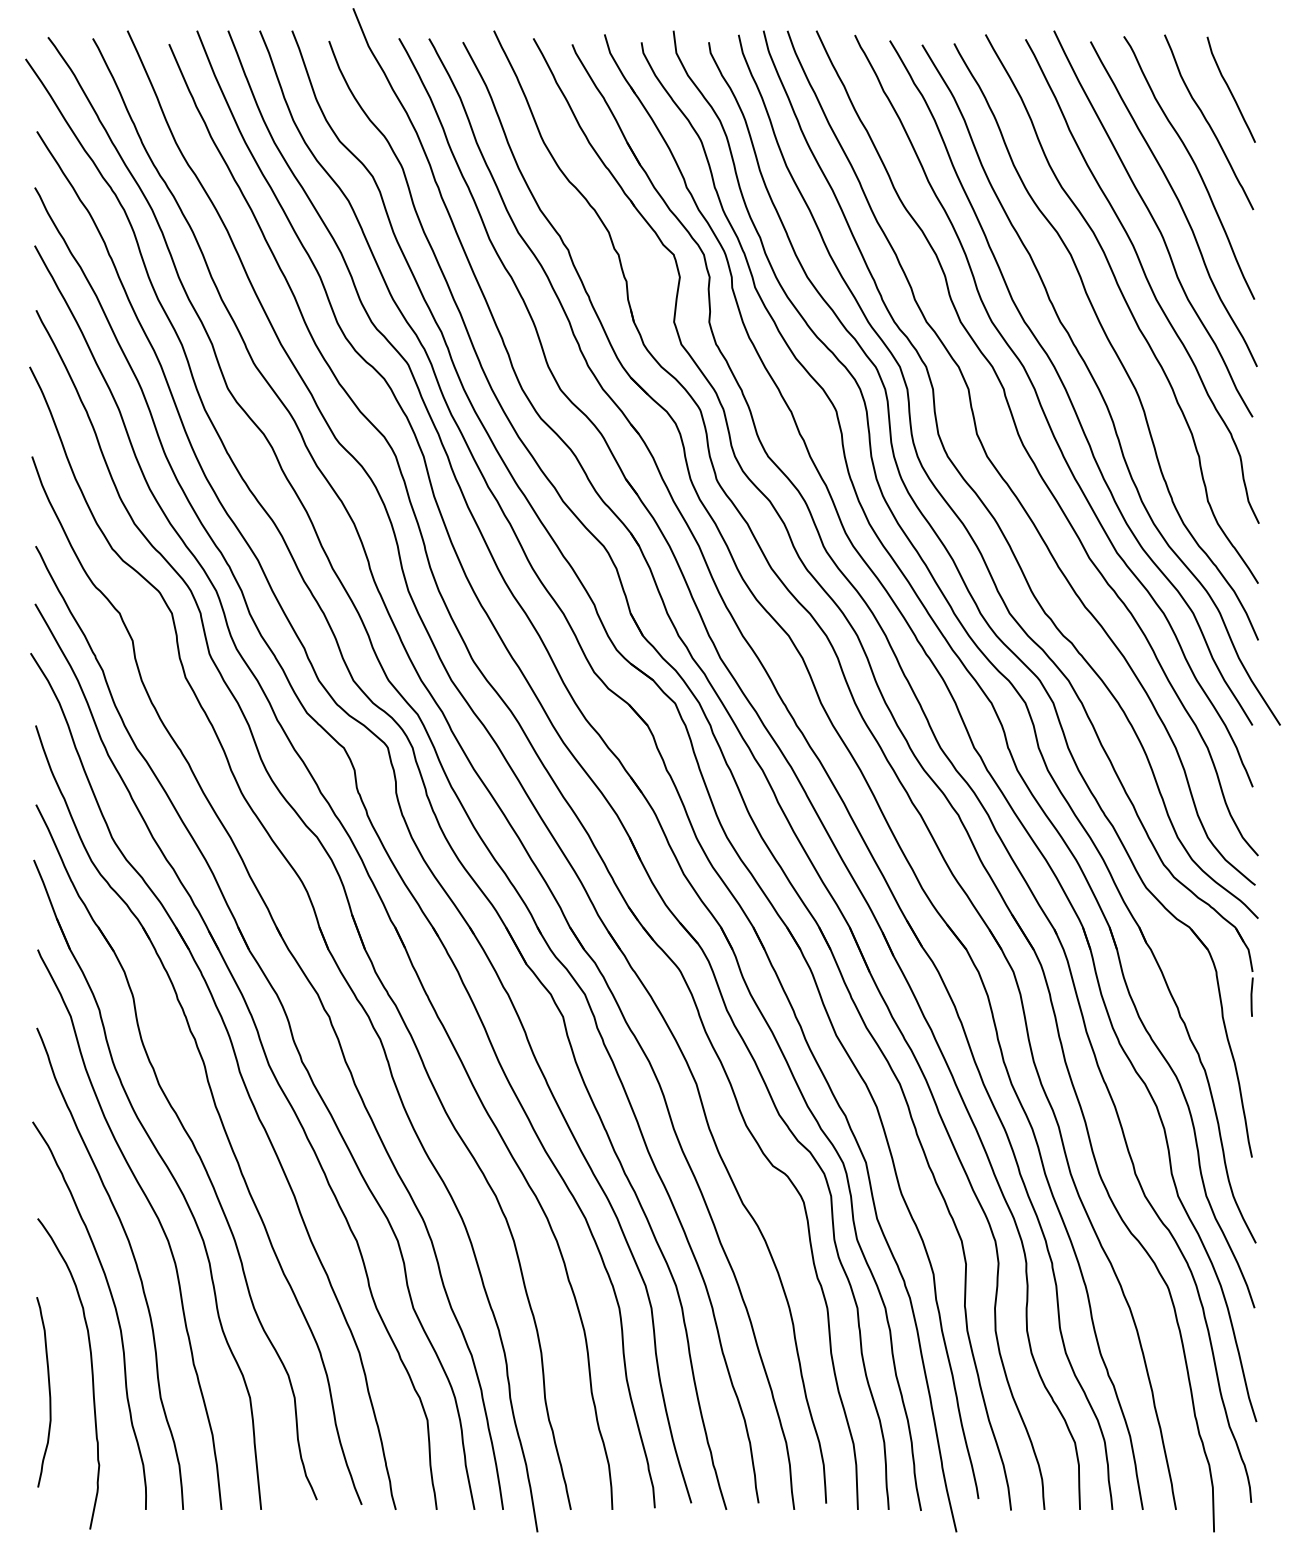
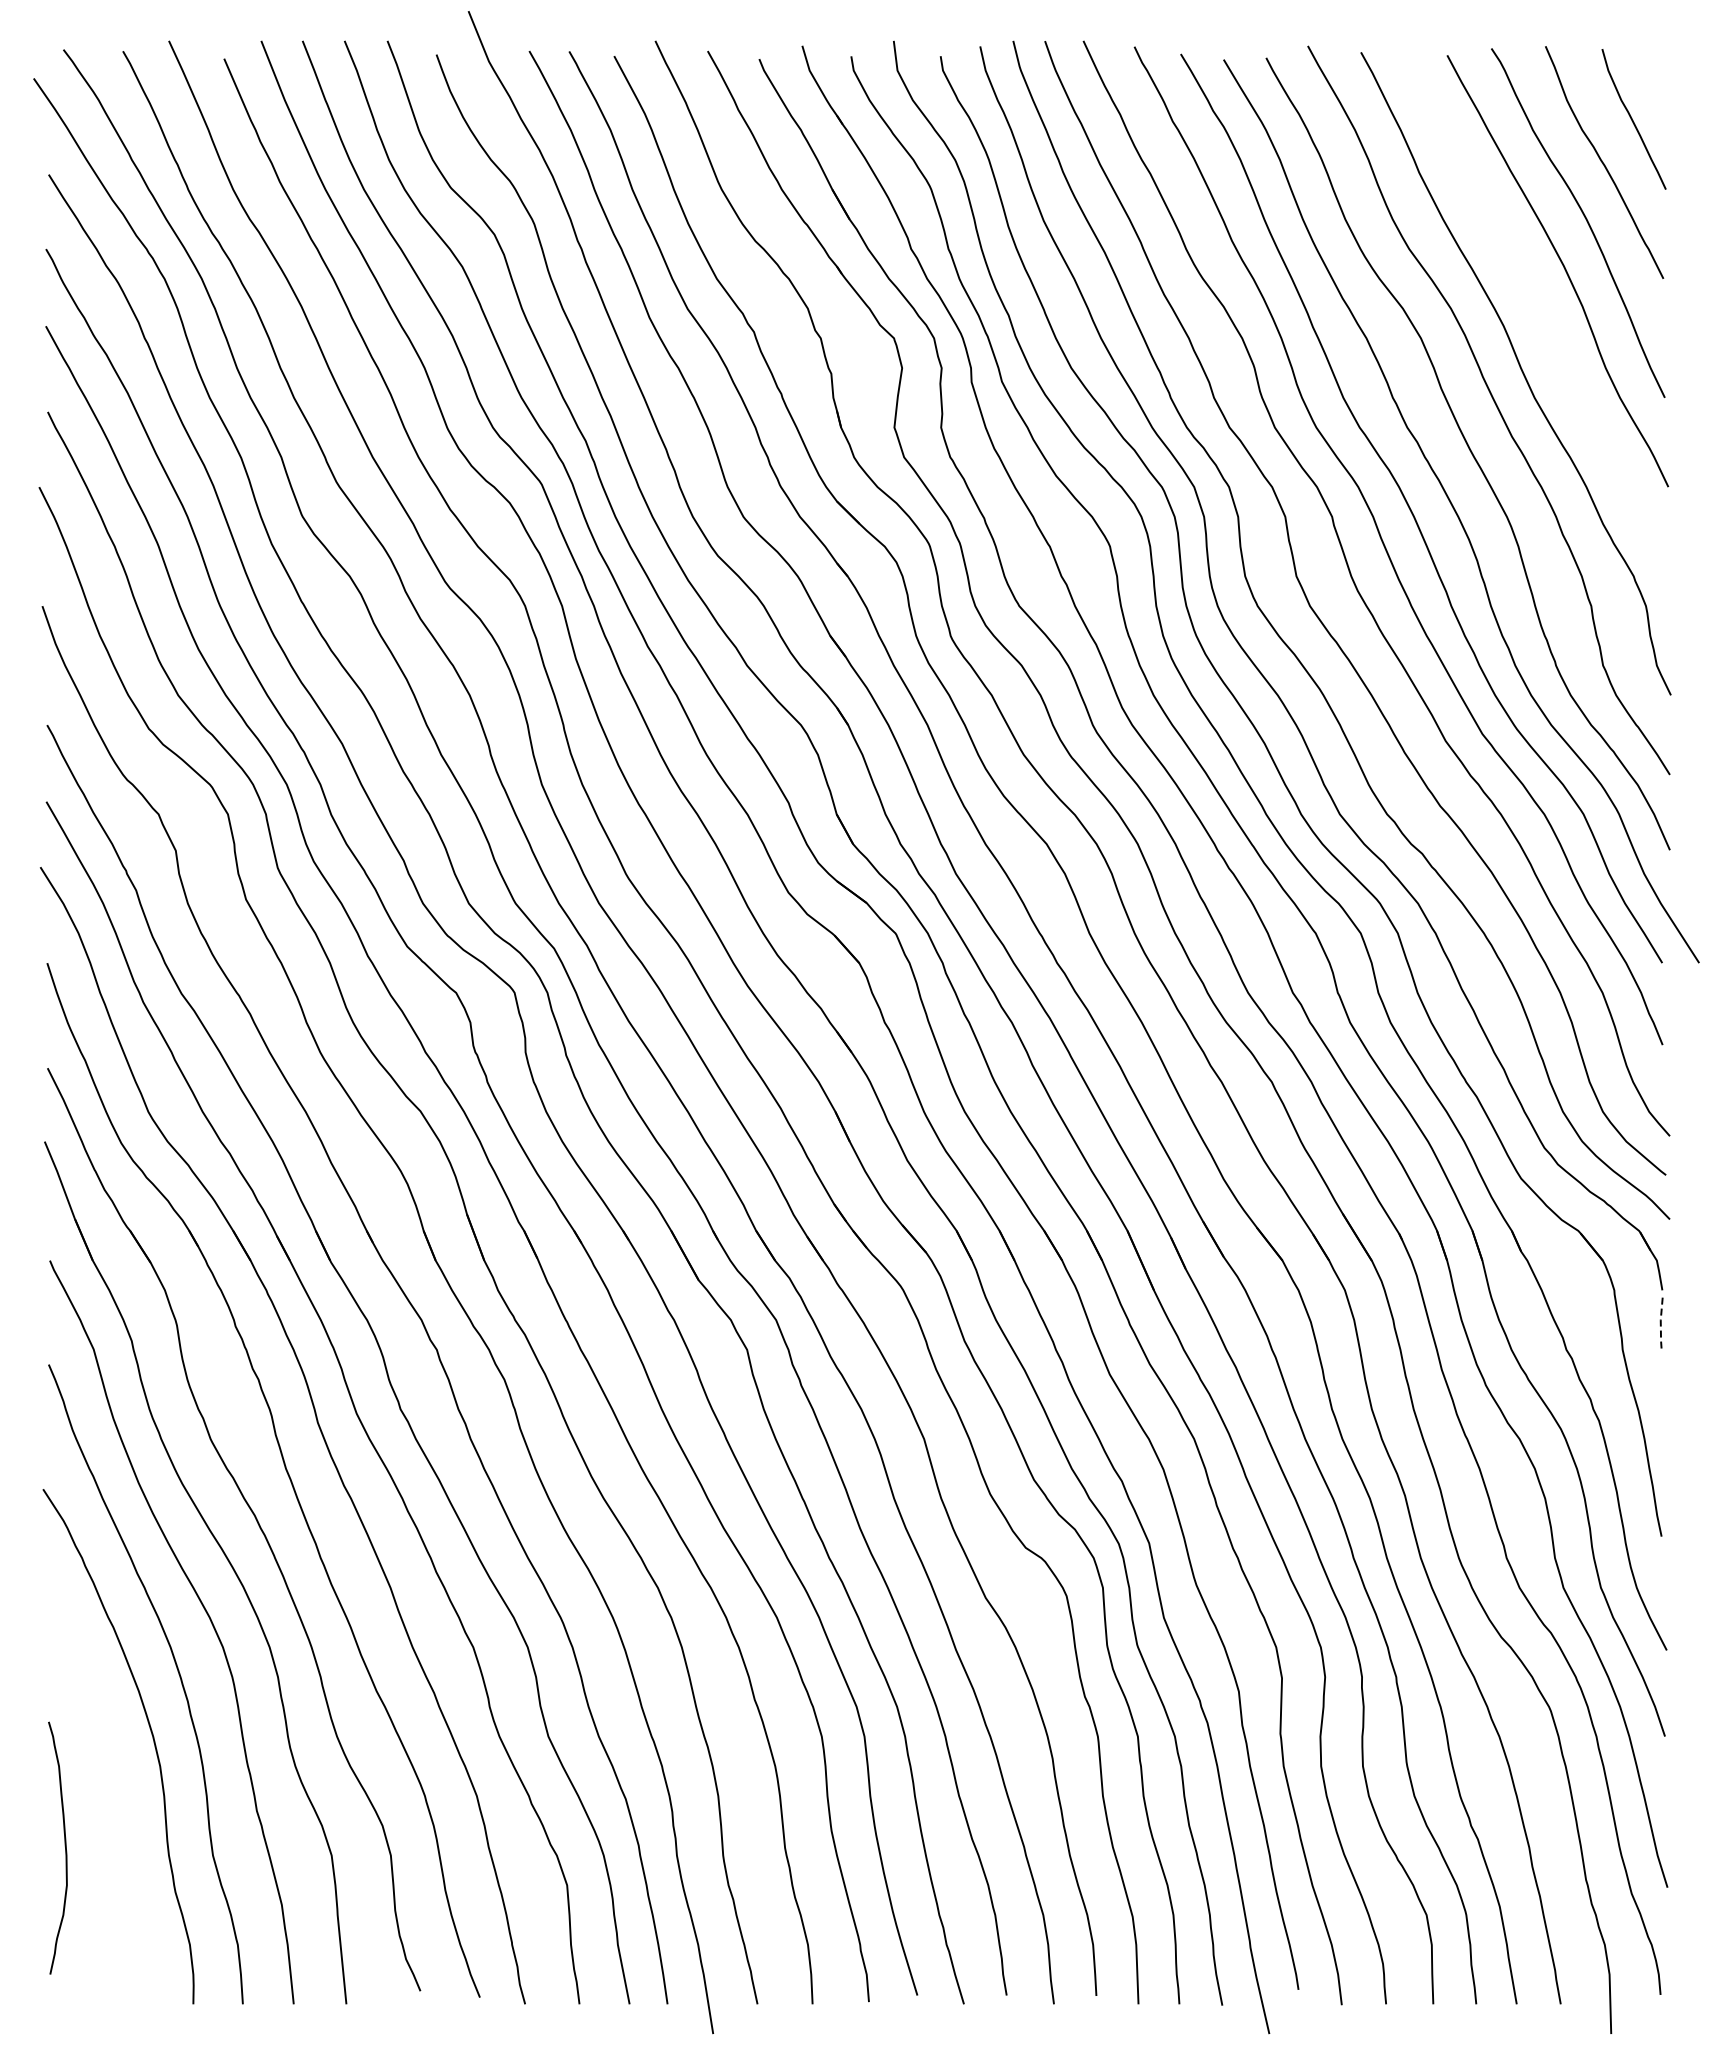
curve: (1154, 223) -> (1532, 296), removed
line: (1251, 997) -> (1660, 1324), solid -> dashed
curve: (91, 1373) -> (121, 1823), removed

